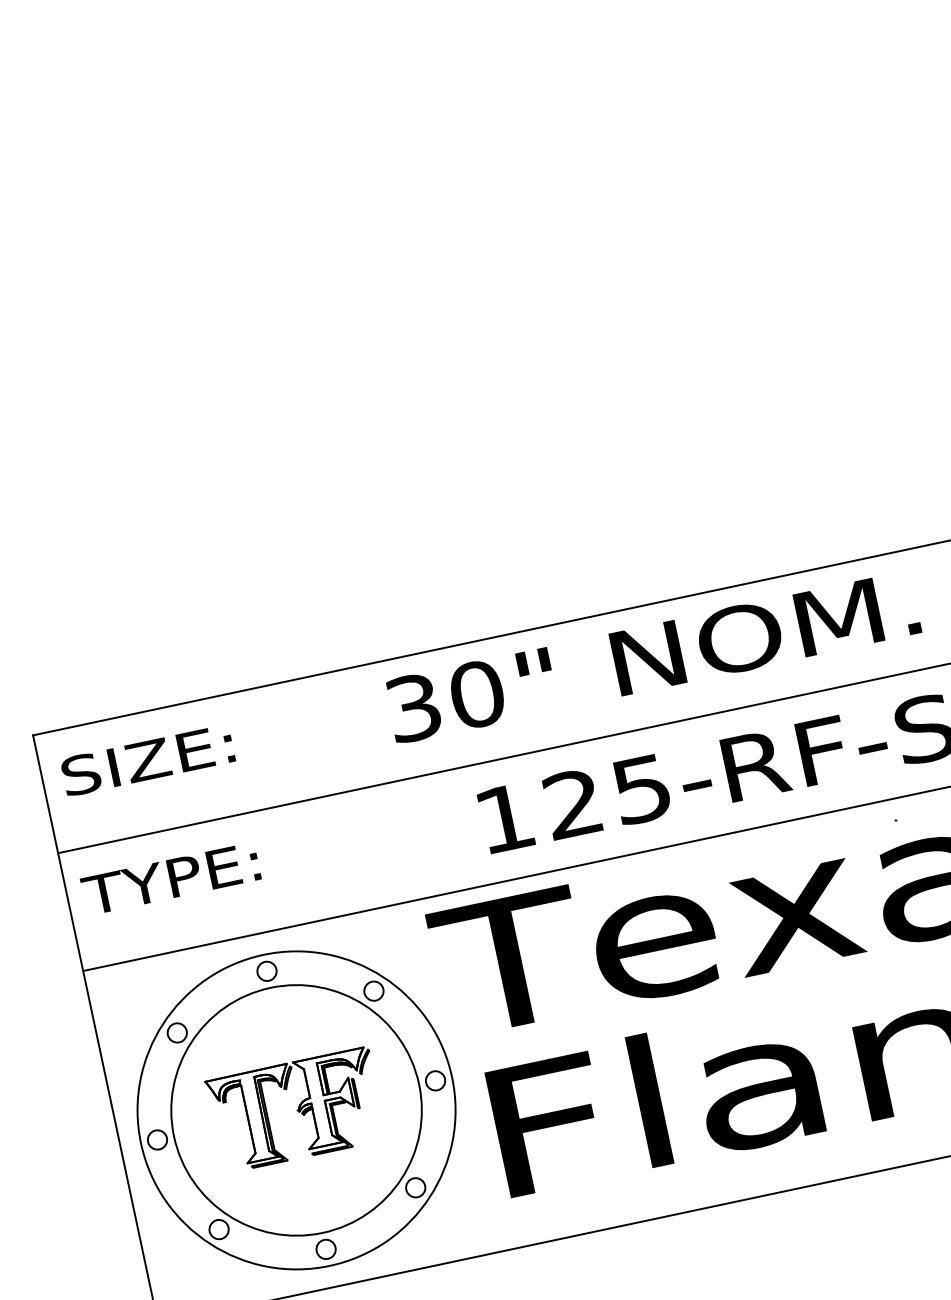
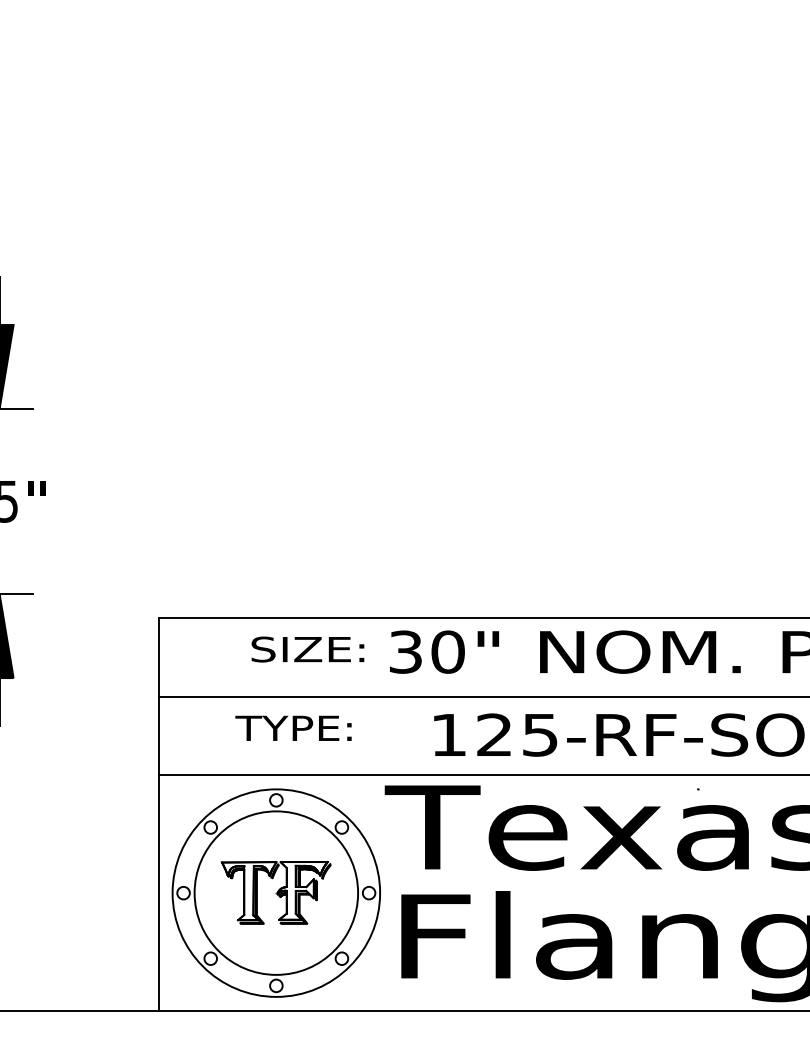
text: (147, 760) -> (307, 649), moved
text: (170, 877) -> (293, 727), moved

